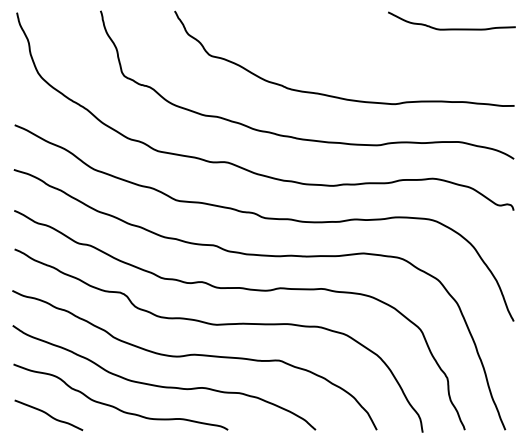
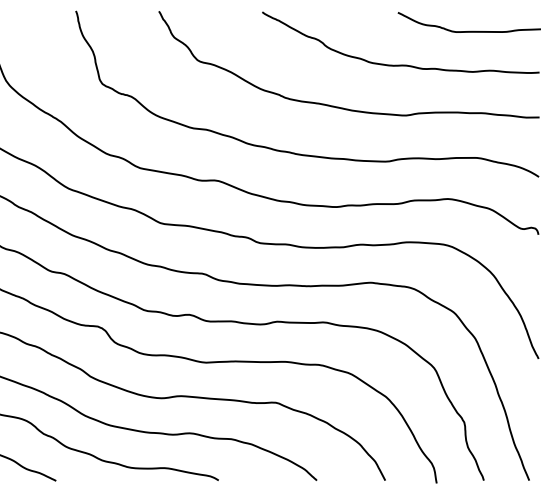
curve: (390, 58) -> (400, 64), added

